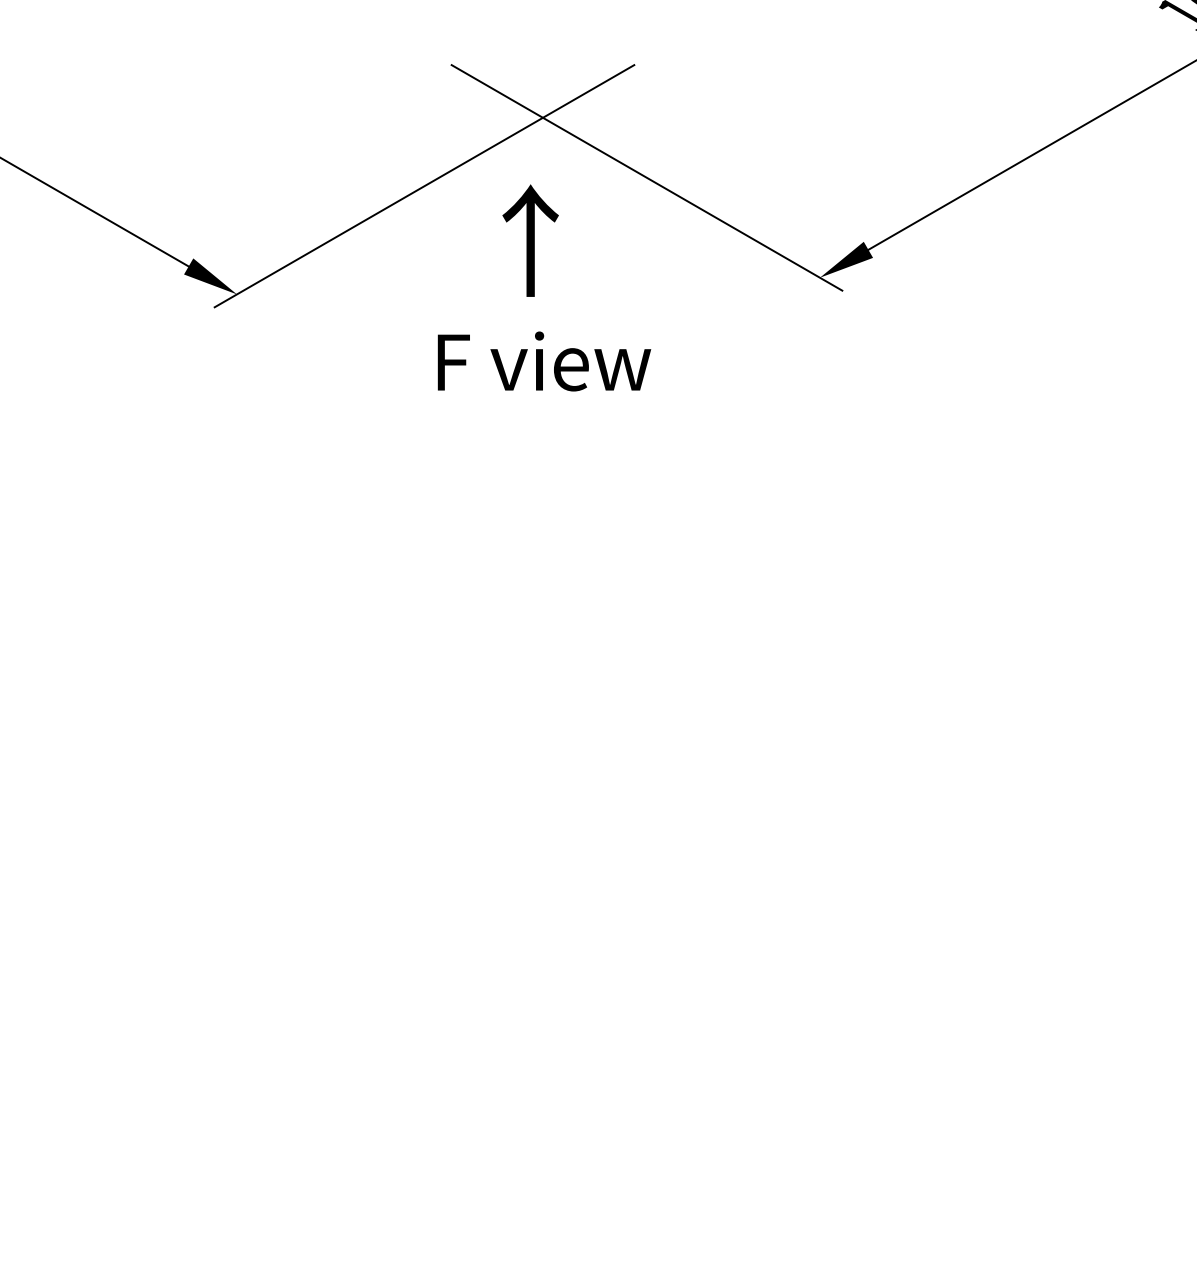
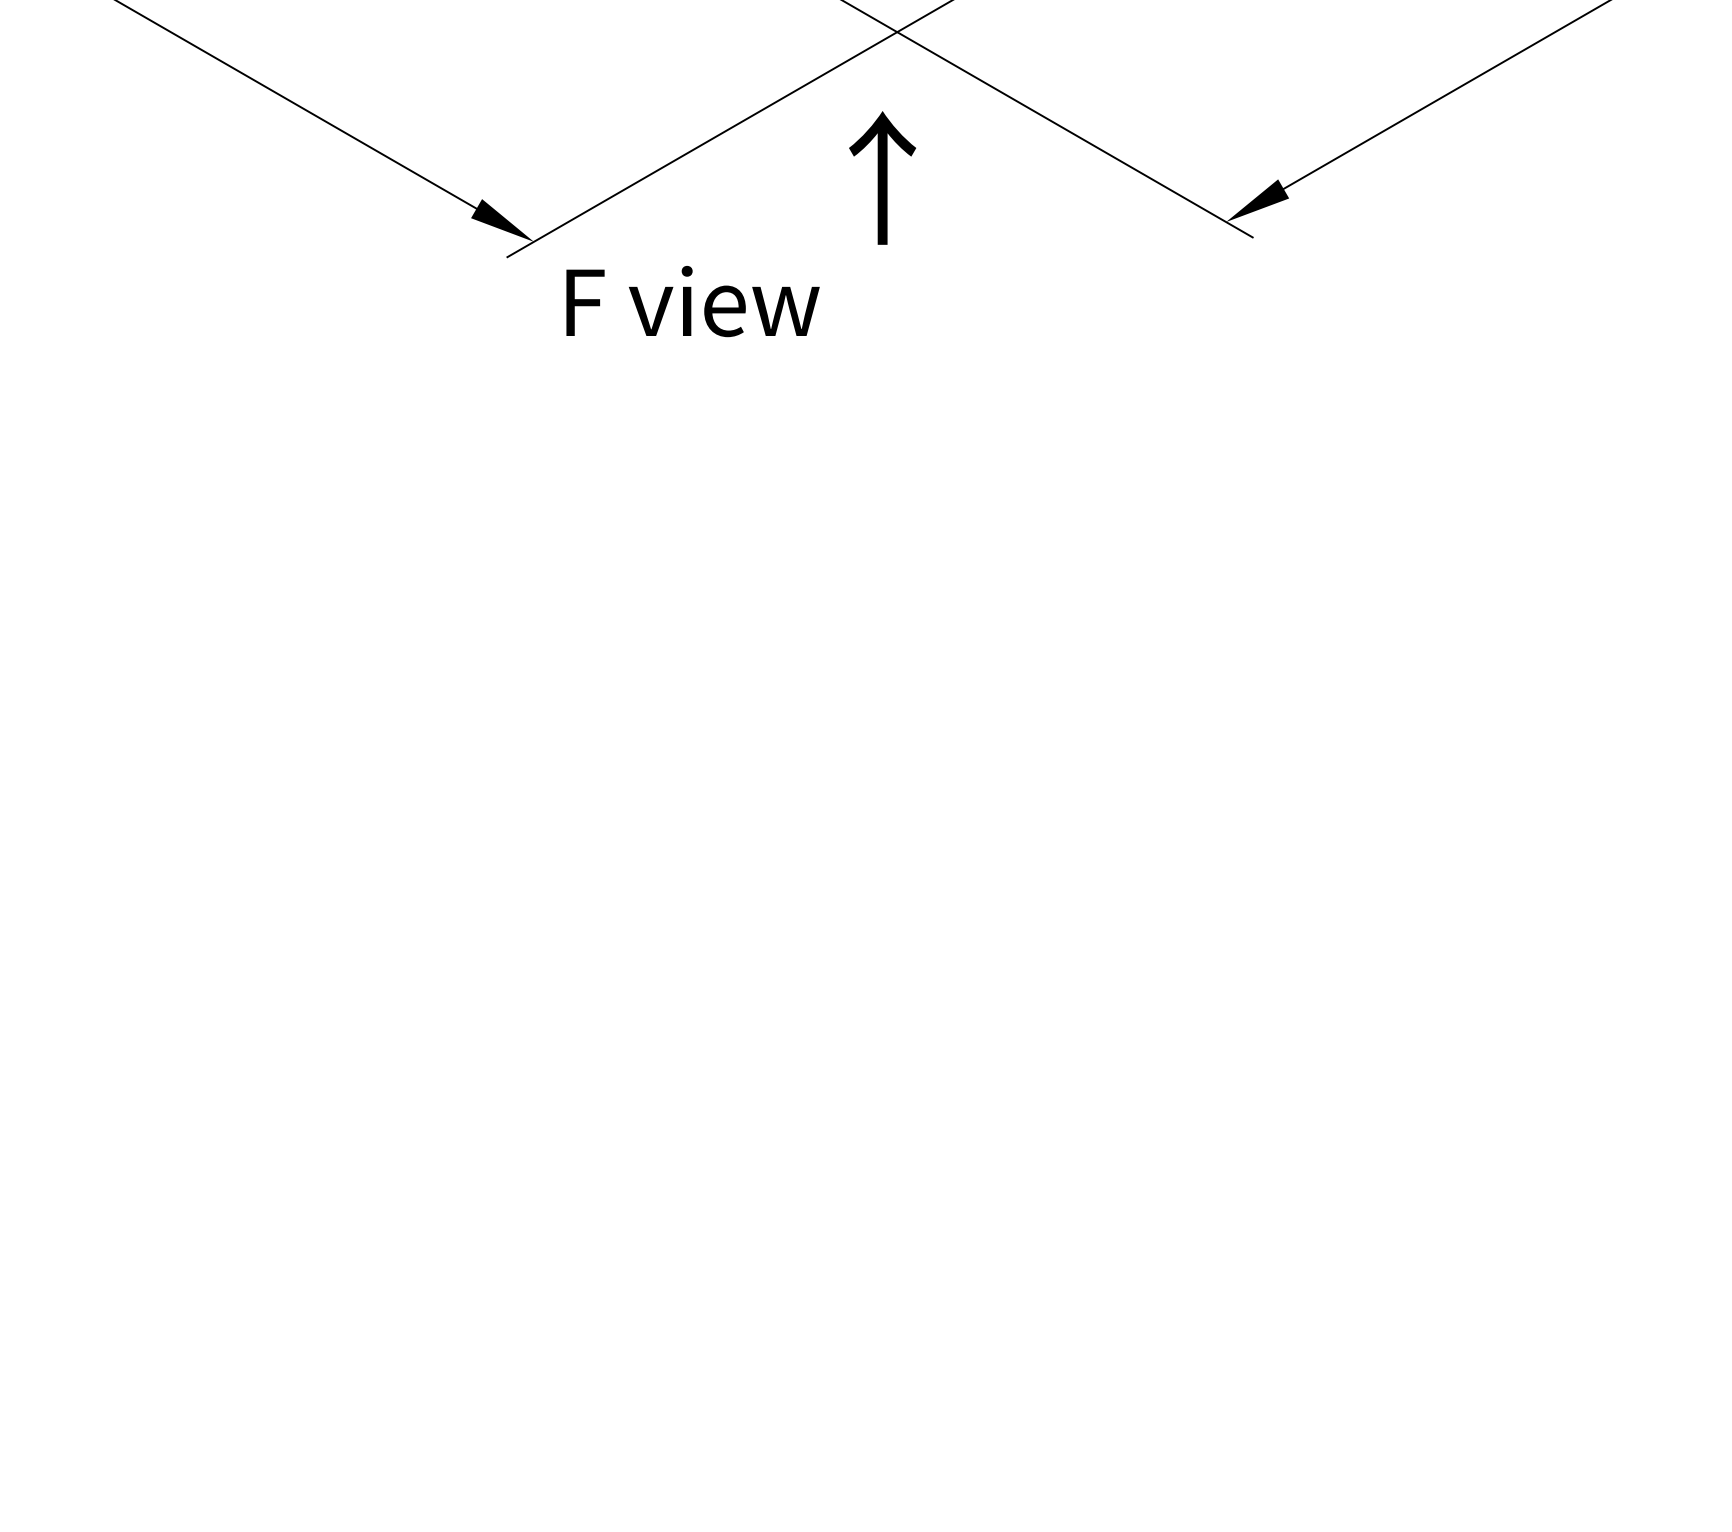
text: (544, 361) -> (692, 301), moved

